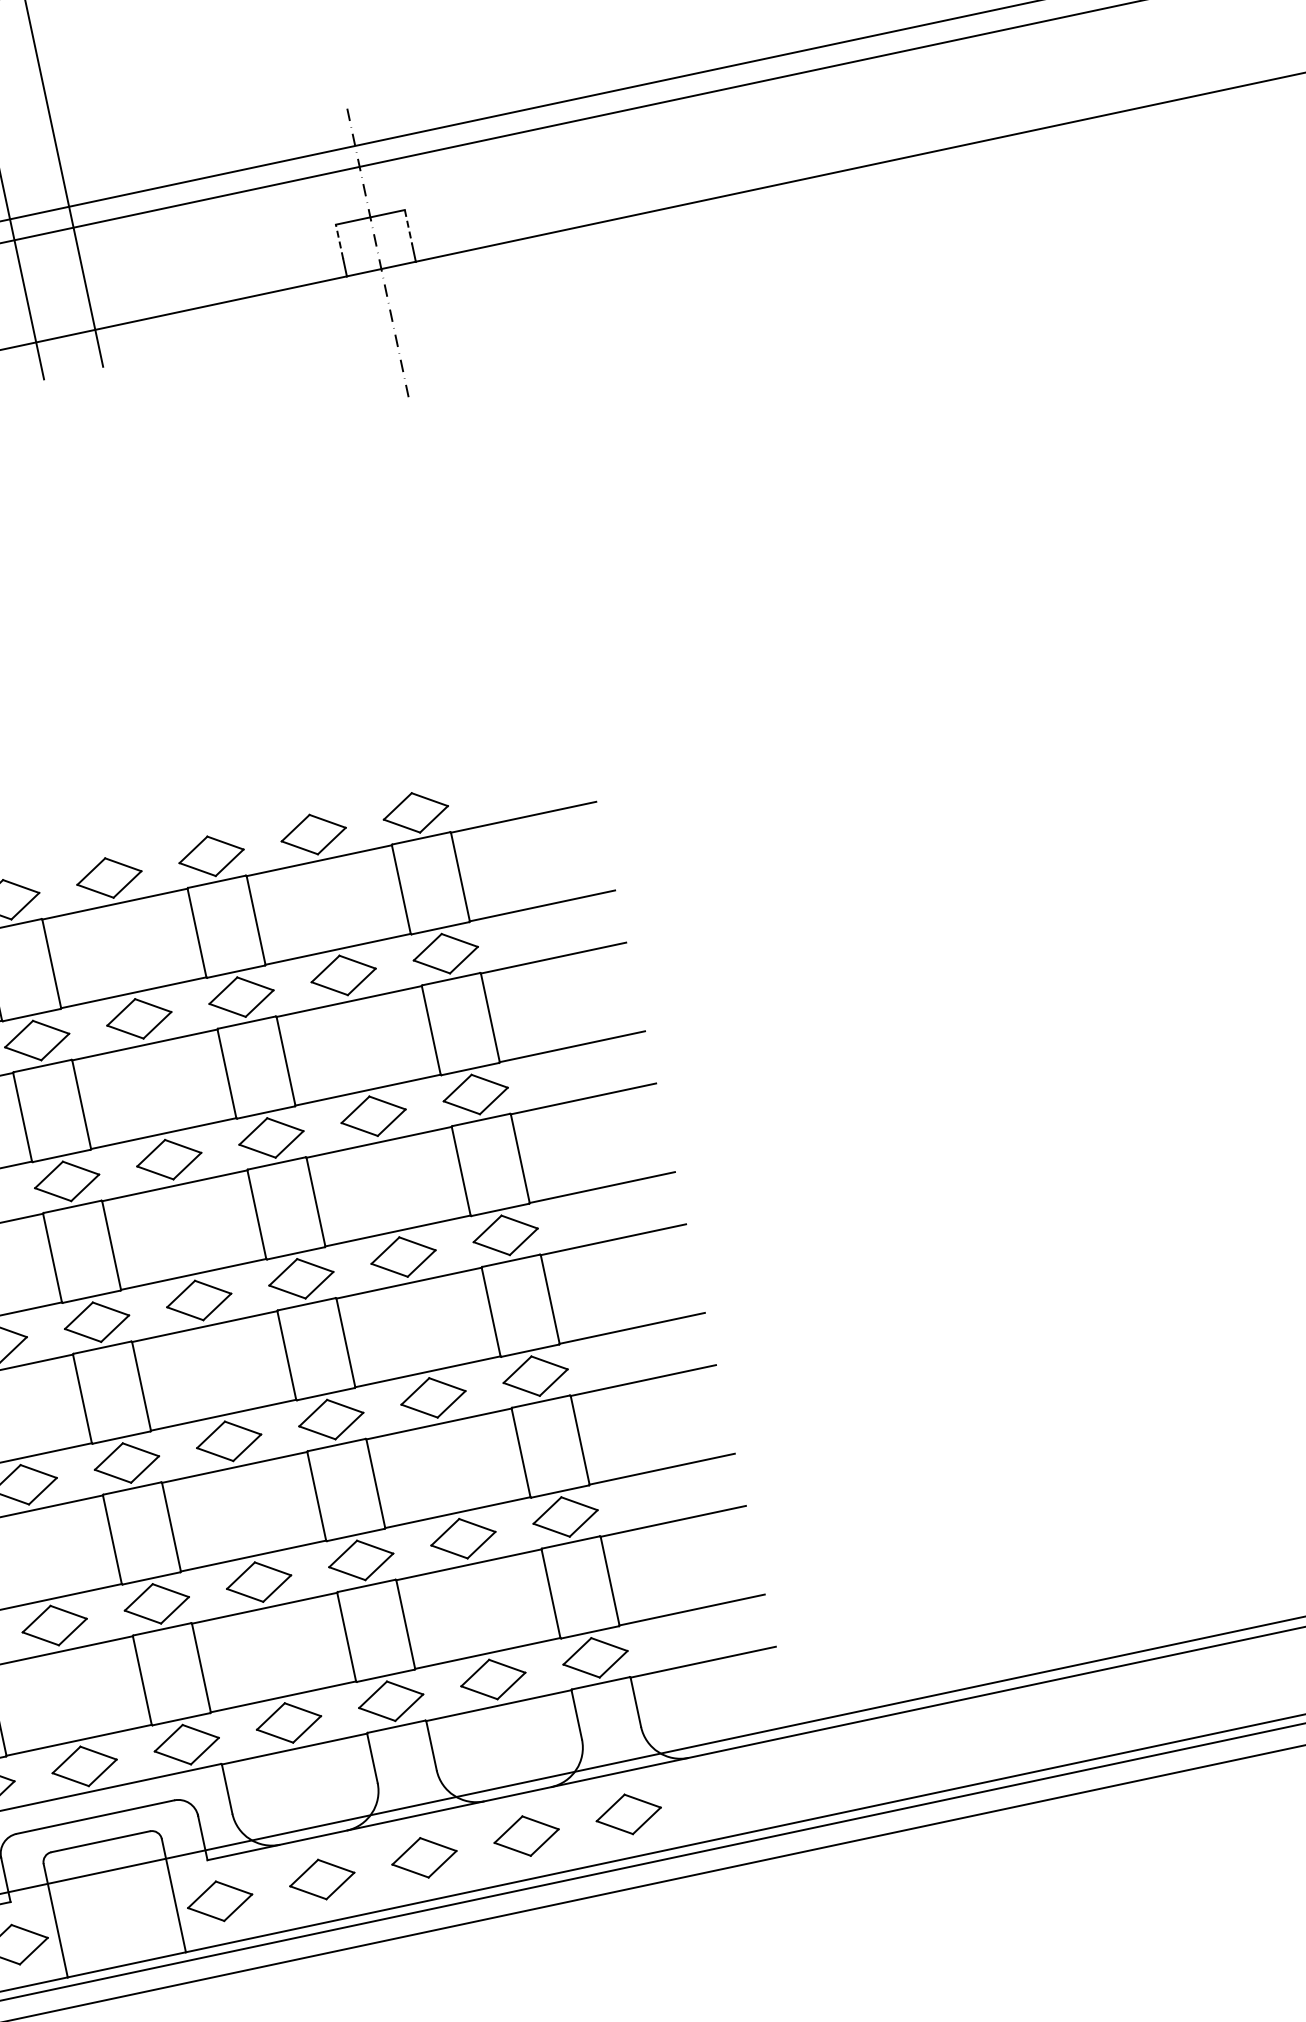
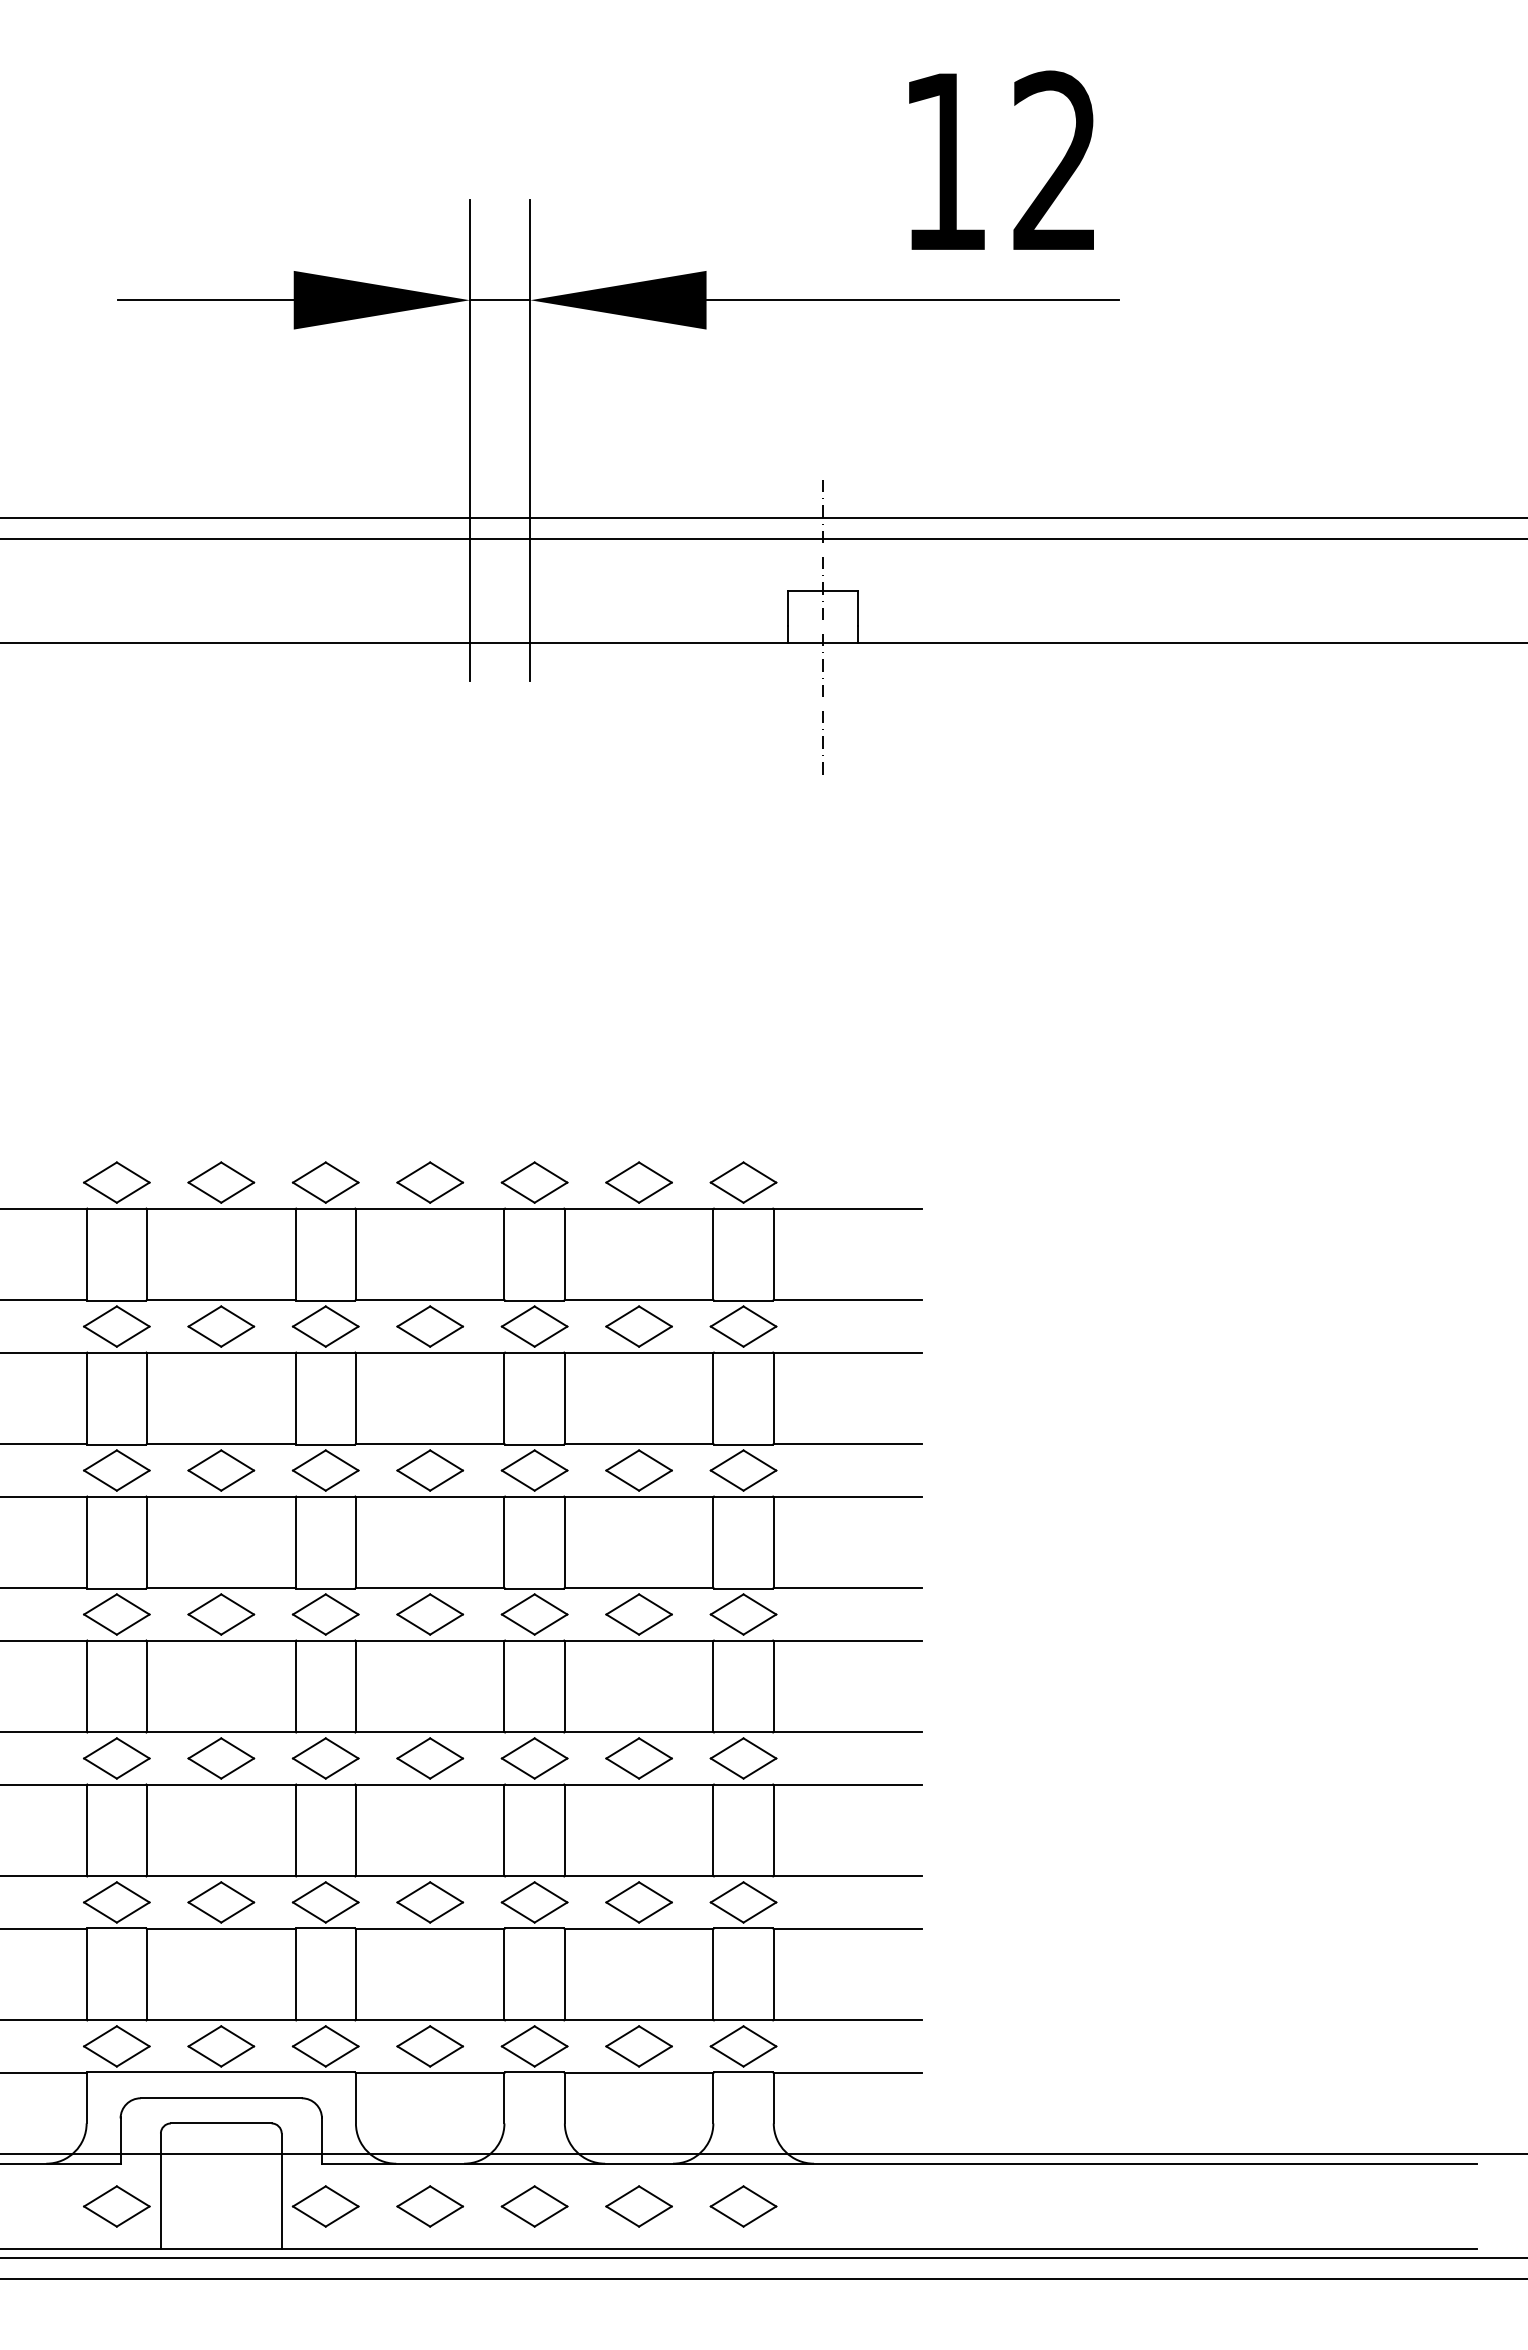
line: (408, 227) -> (858, 608), dashed -> solid
line: (339, 242) -> (787, 608), dashed -> solid

